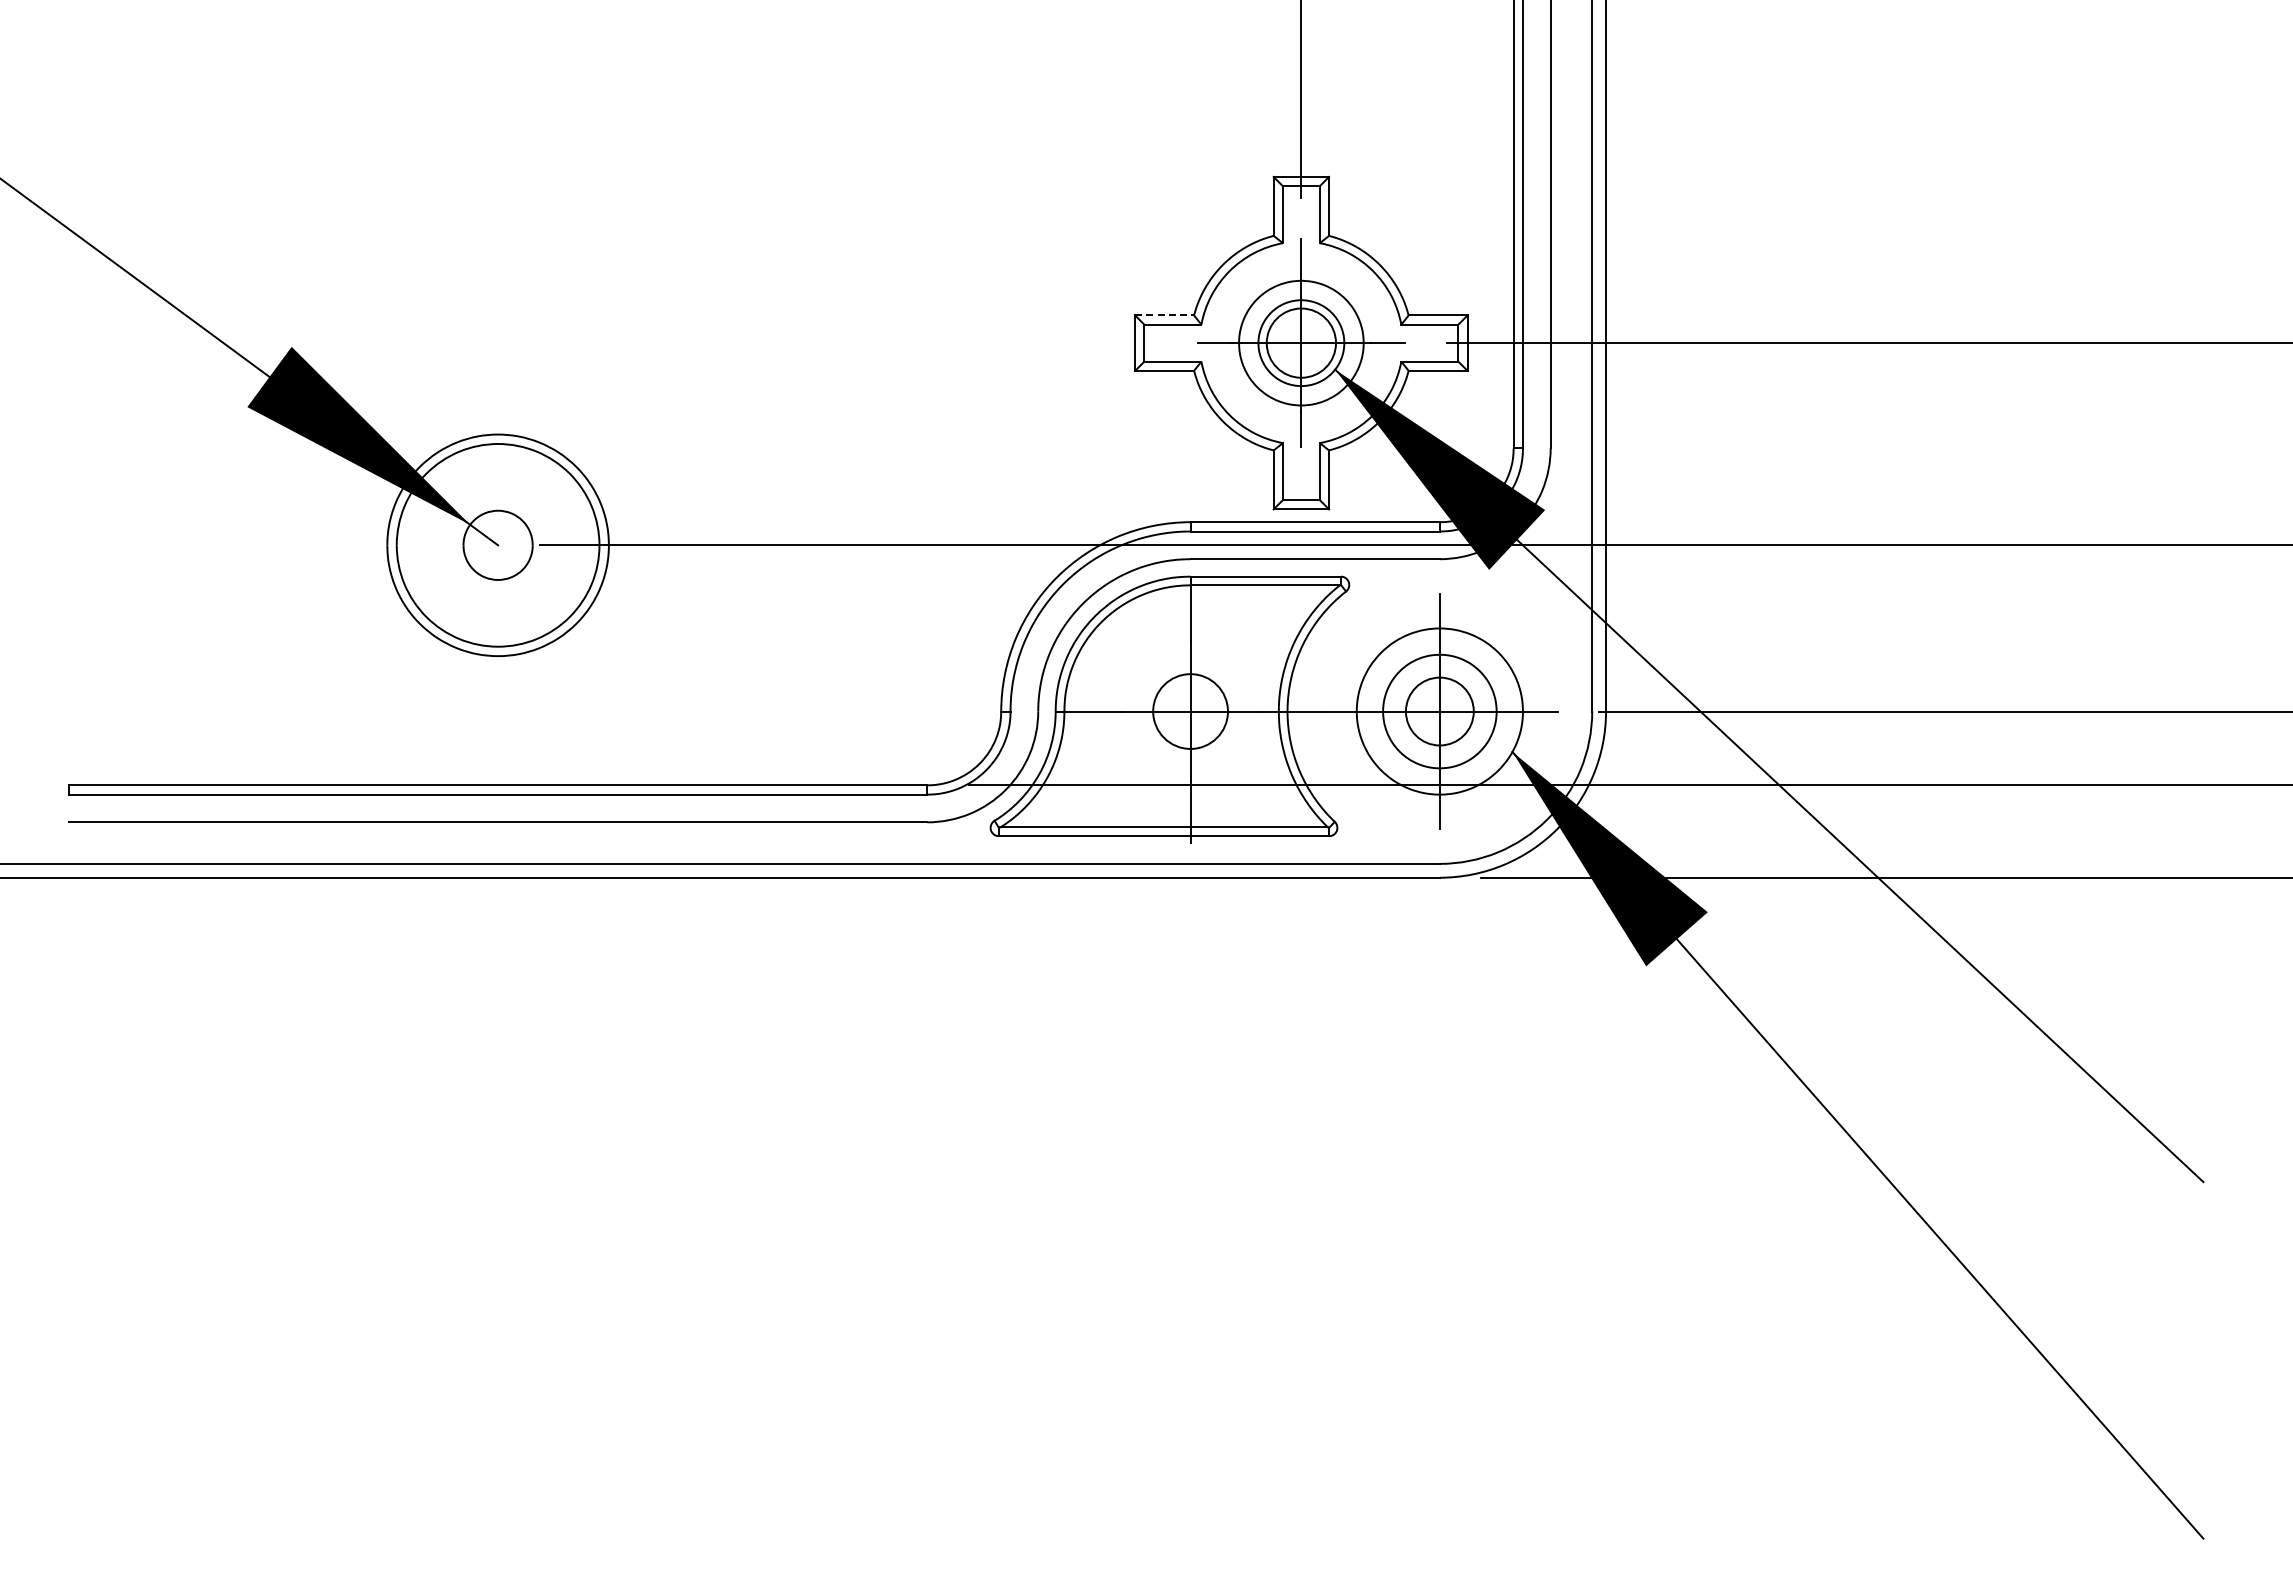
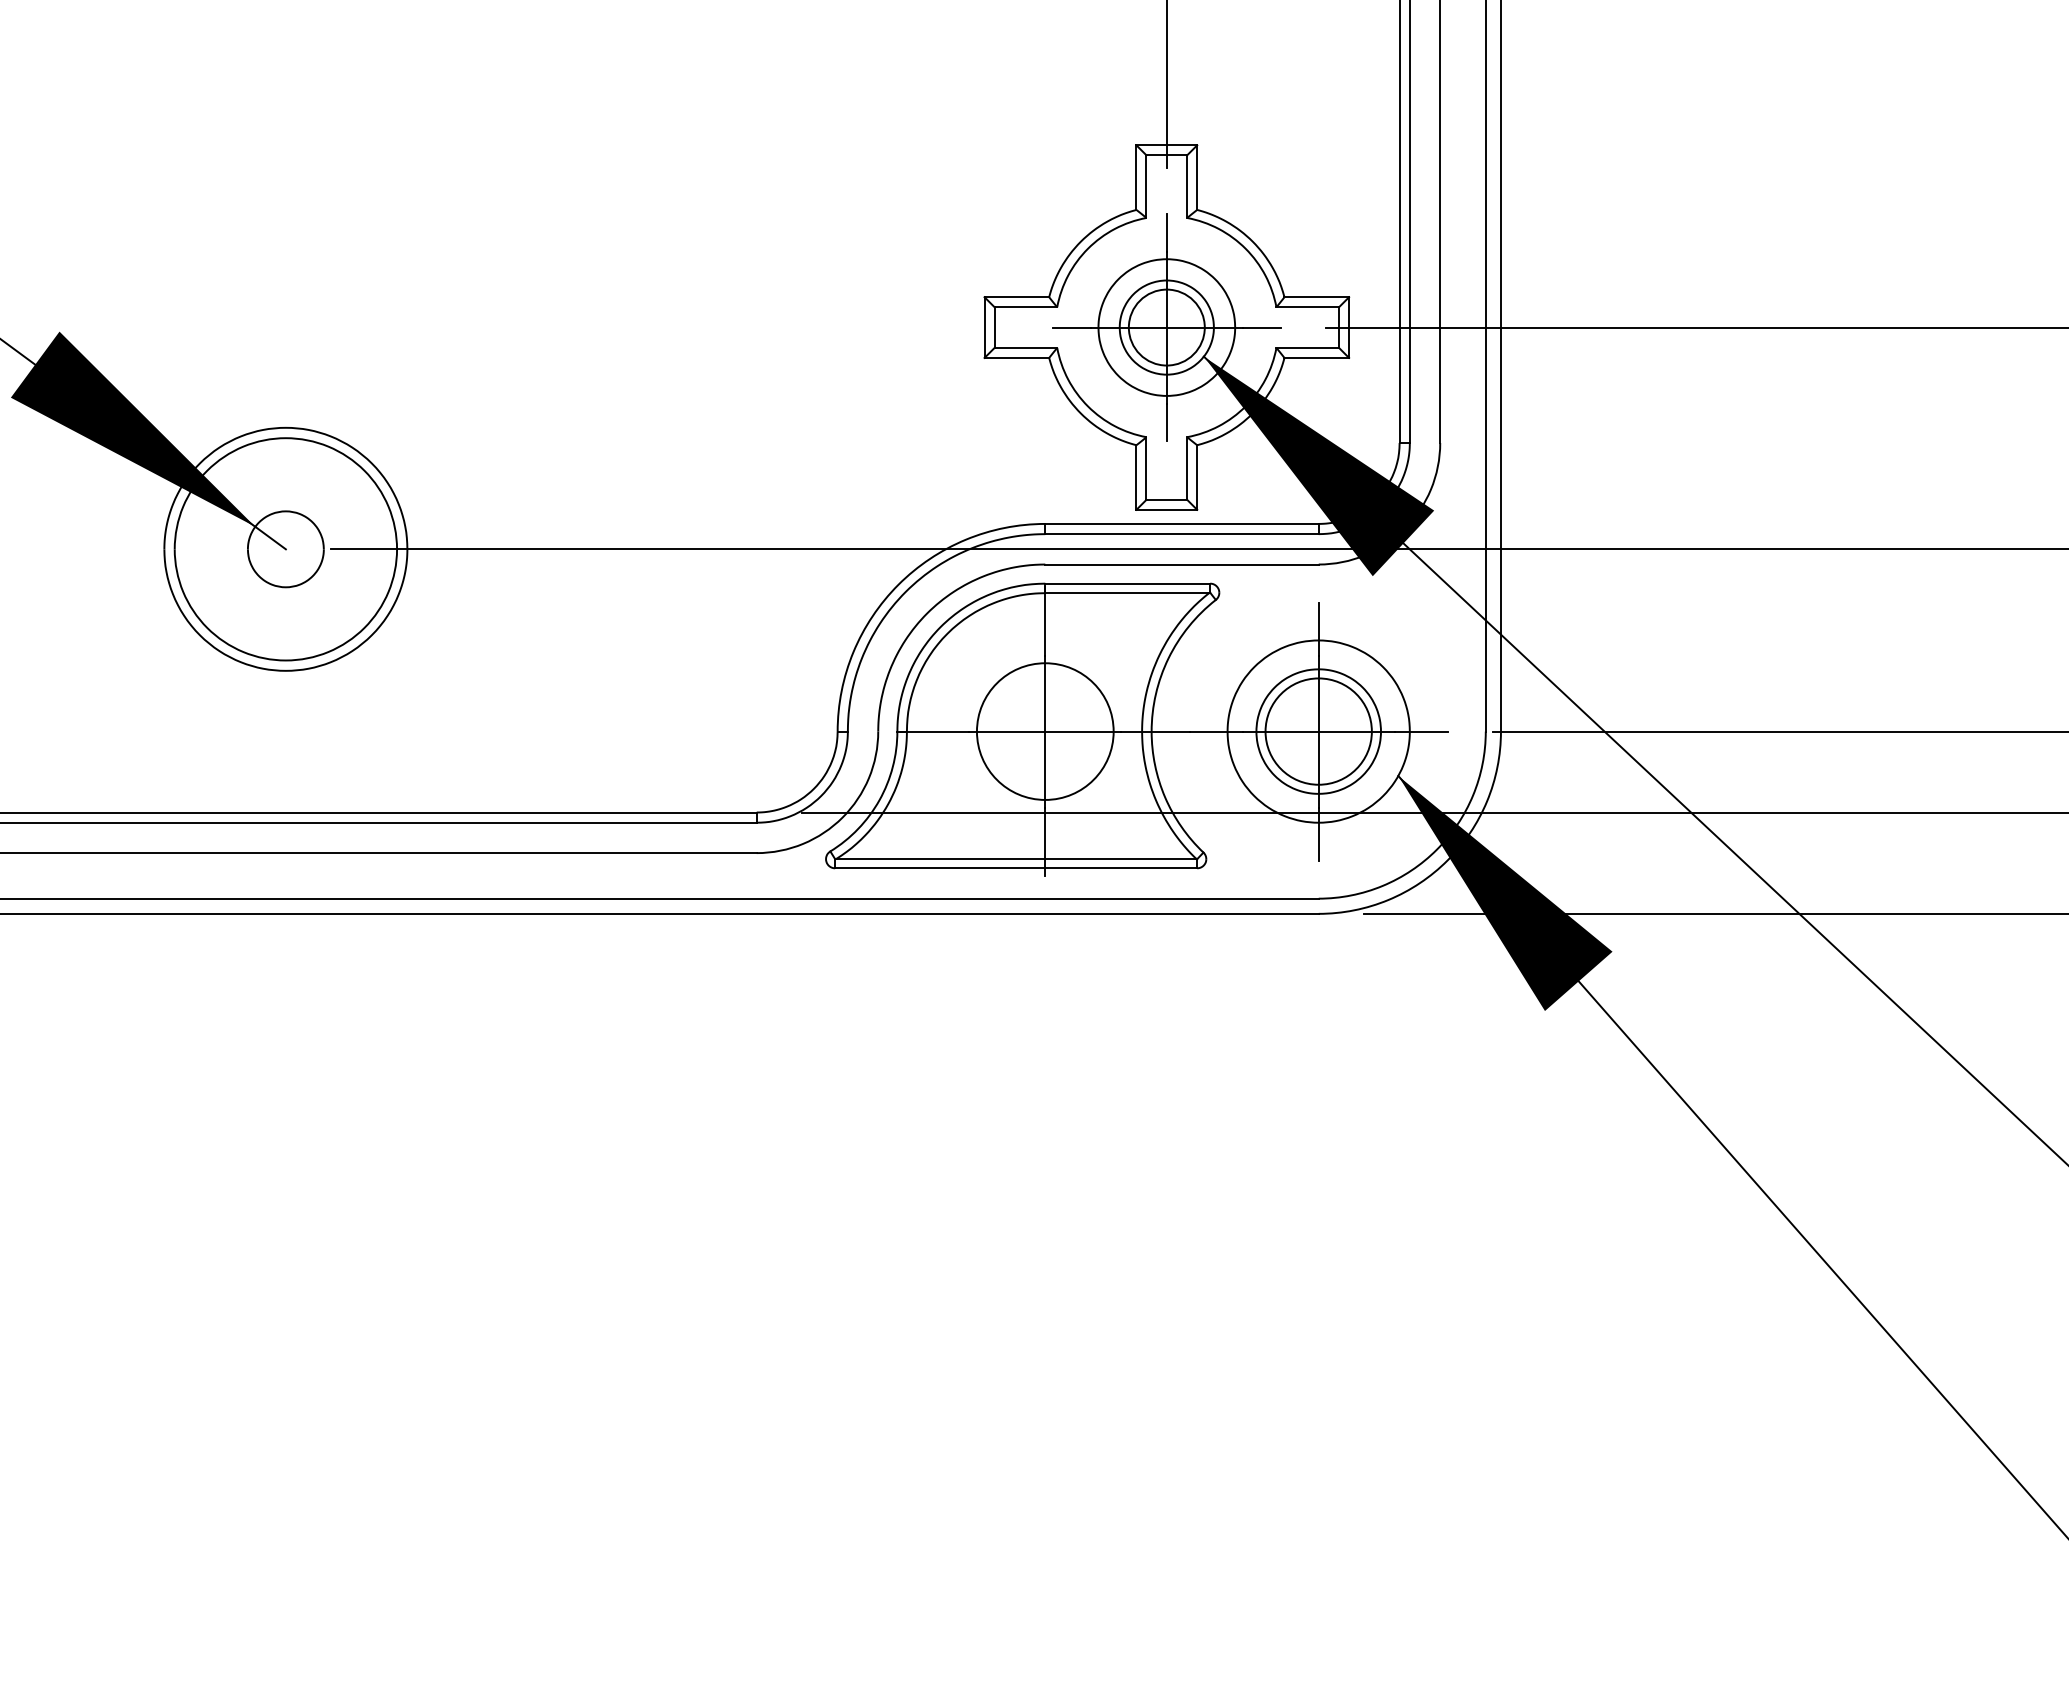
line: (1165, 315) -> (1017, 297), dashed -> solid
circle: (1190, 711) -> (1045, 731), size x1.67
circle: (1439, 711) -> (1318, 731), size x1.43

